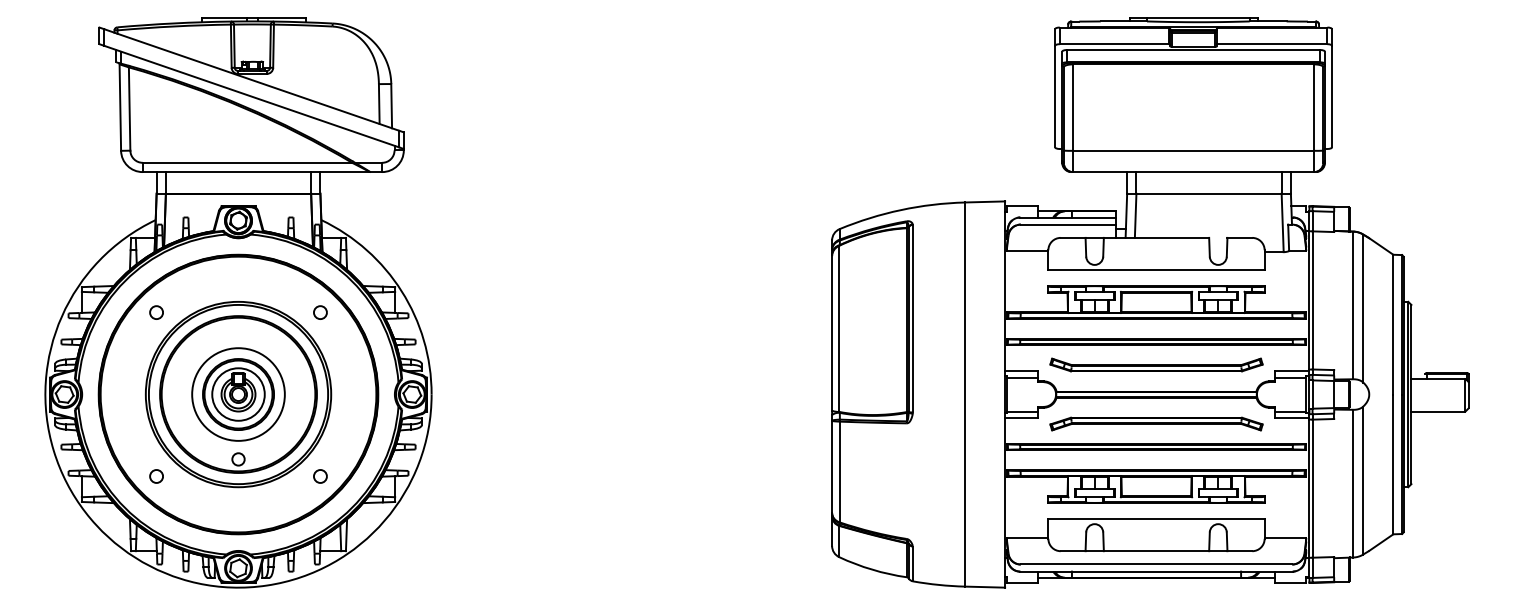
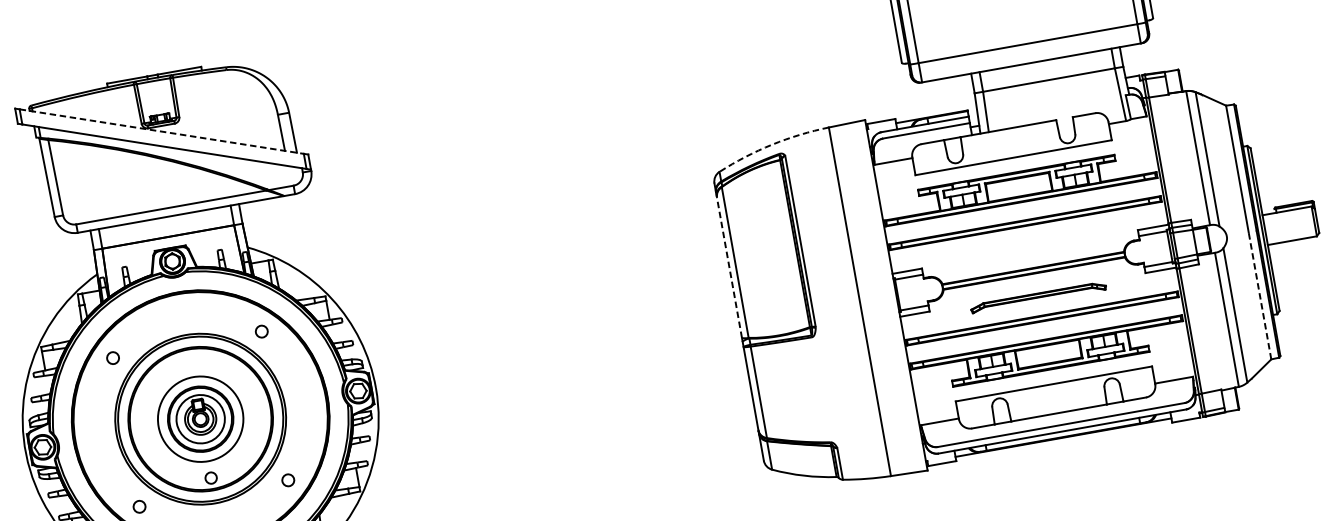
line: (252, 80) -> (162, 131), solid -> dashed
arc: (901, 210) -> (772, 145), solid -> dashed
line: (832, 332) -> (729, 266), solid -> dashed
part: (1156, 364) -> (1028, 243), removed
part: (1156, 423) -> (1038, 297), size x0.7
line: (1393, 464) -> (1260, 296), solid -> dashed

